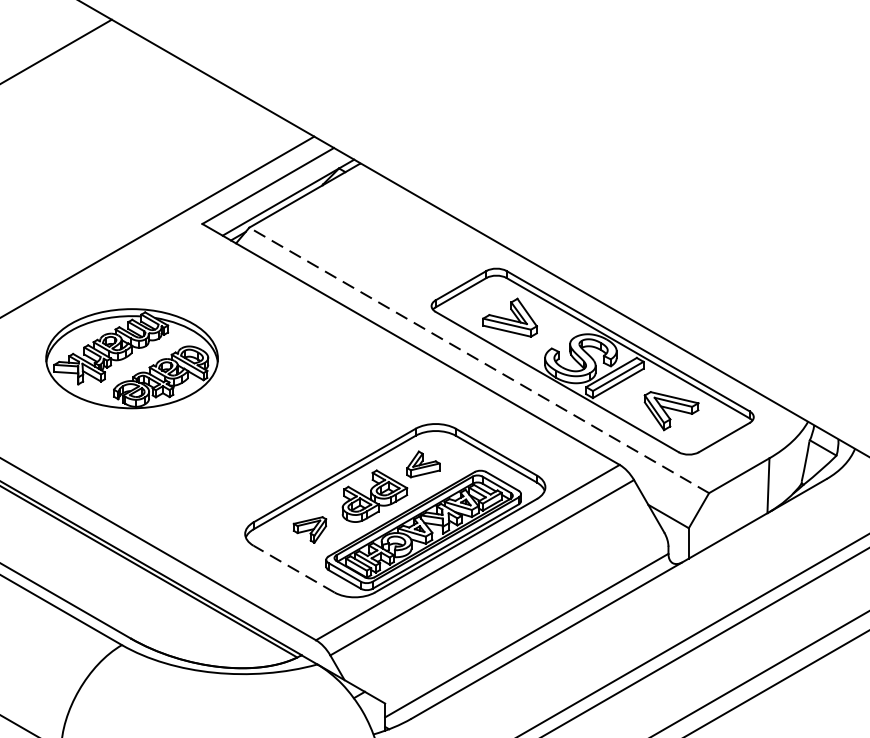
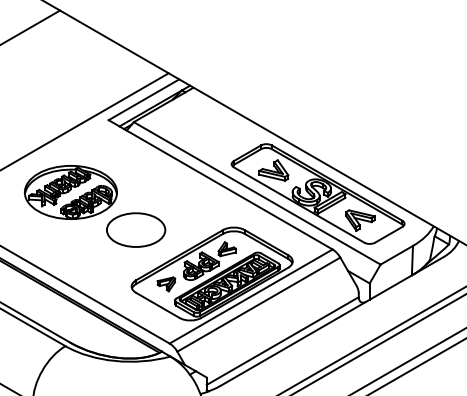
line: (477, 360) -> (256, 193), dashed -> solid
part: (254, 427) -> (136, 229), added
line: (293, 569) -> (157, 305), dashed -> solid

